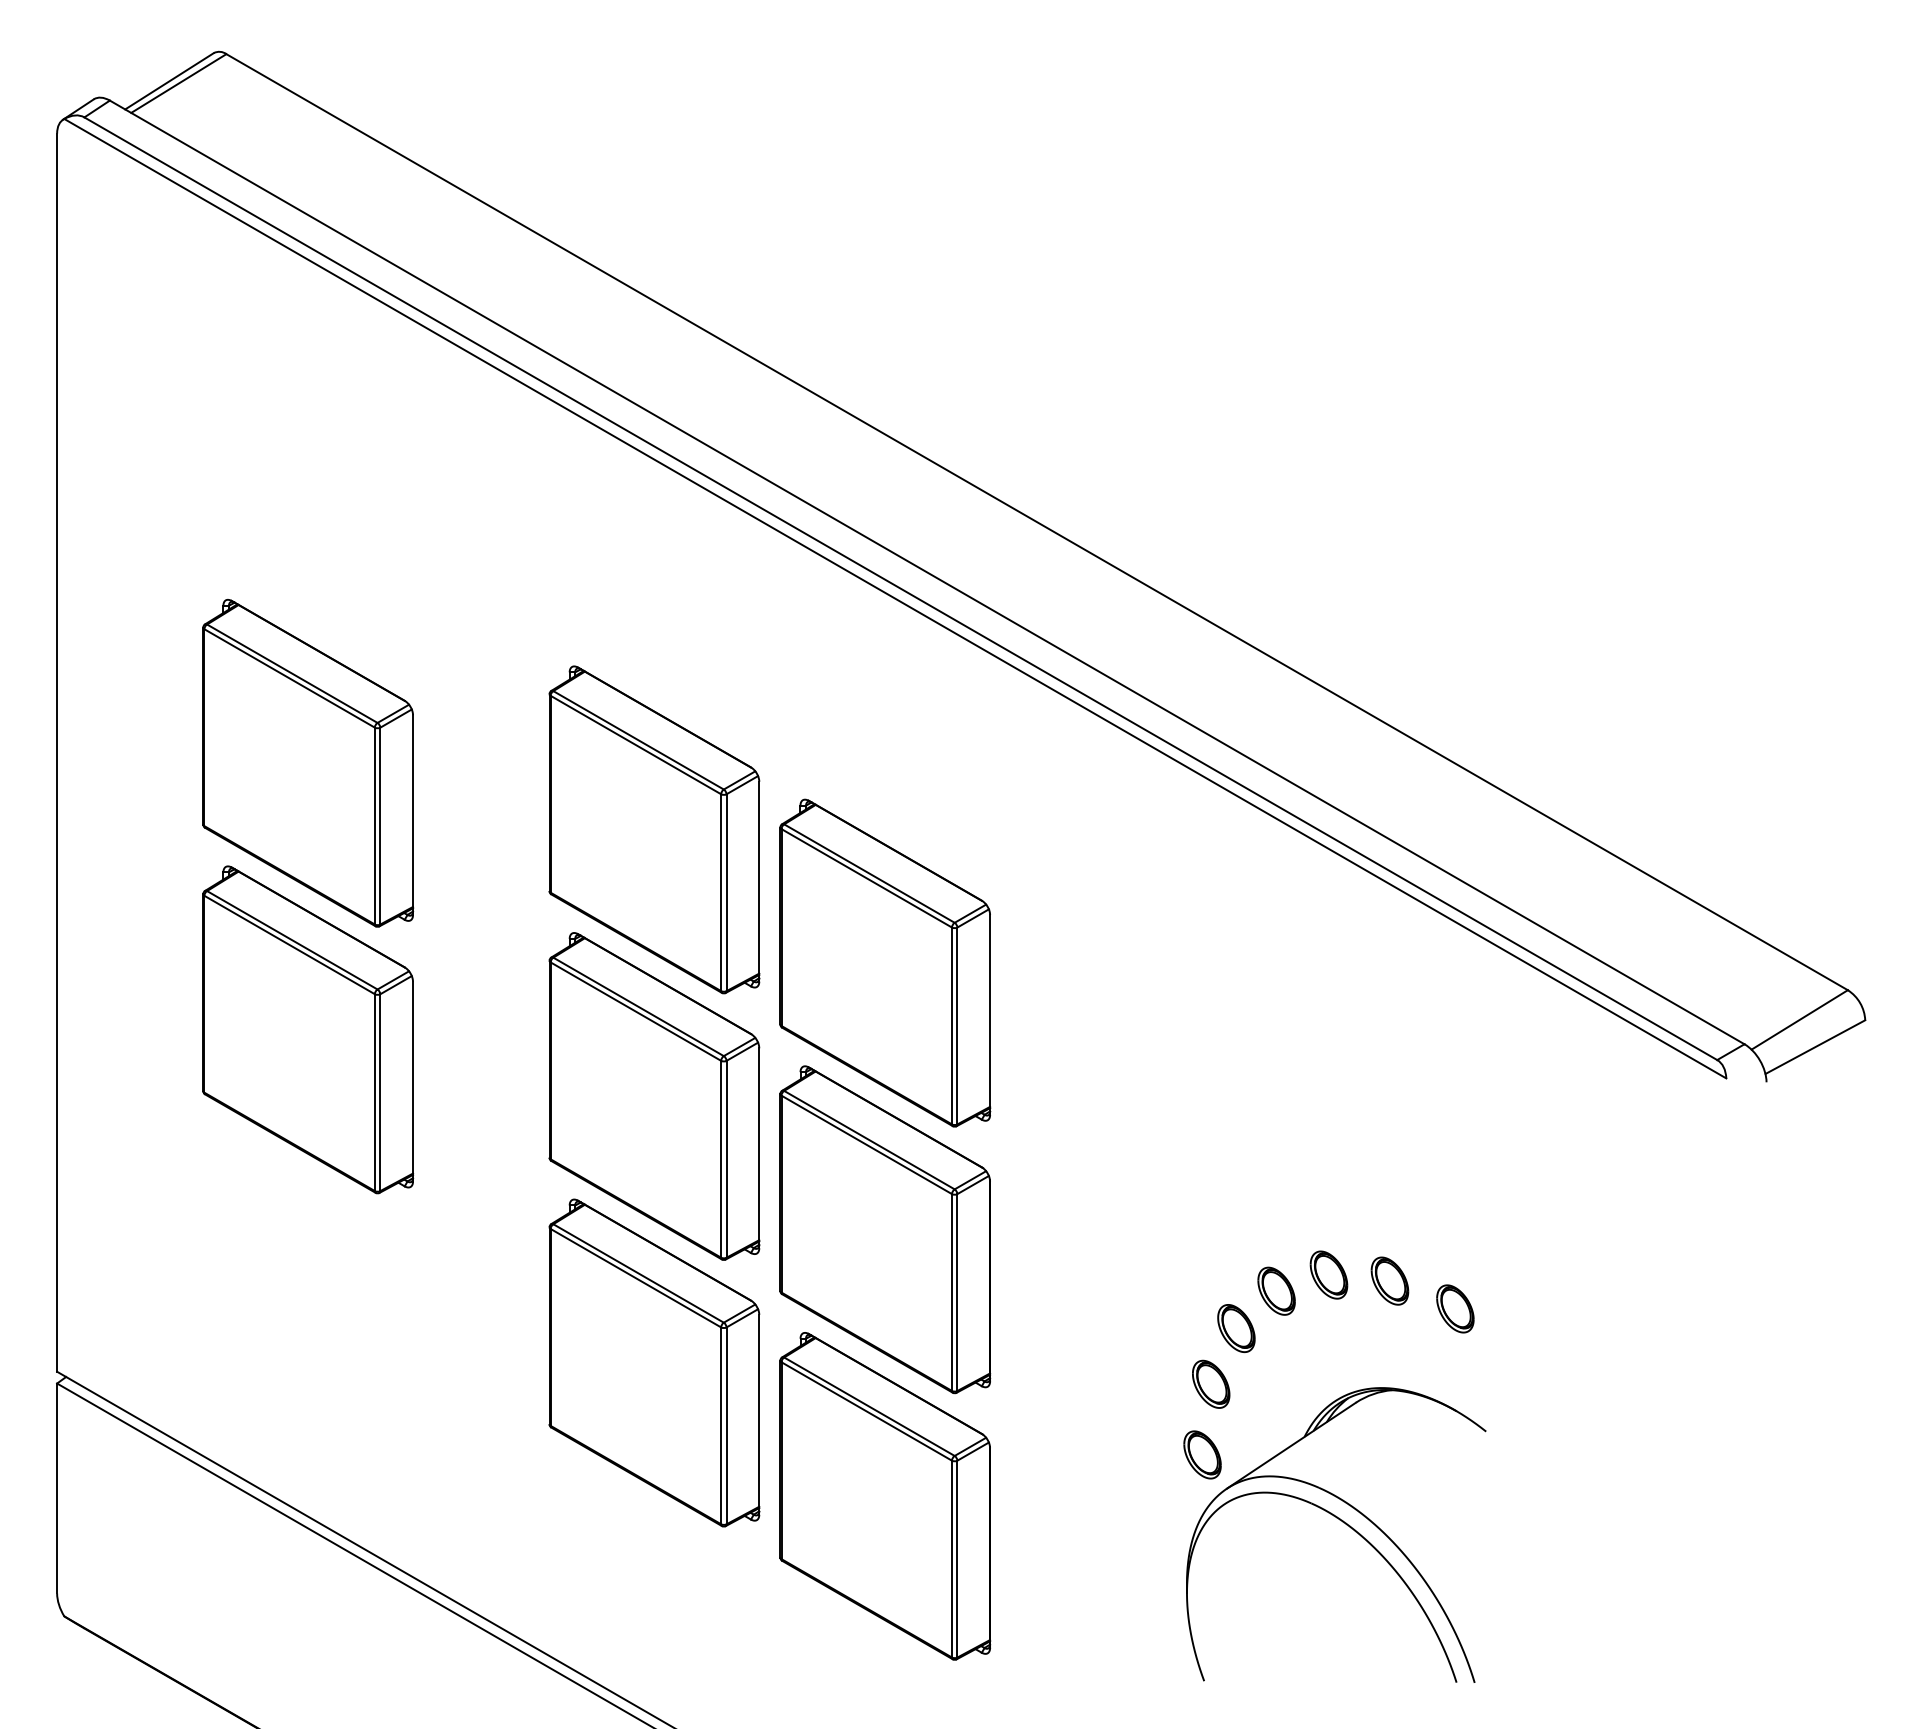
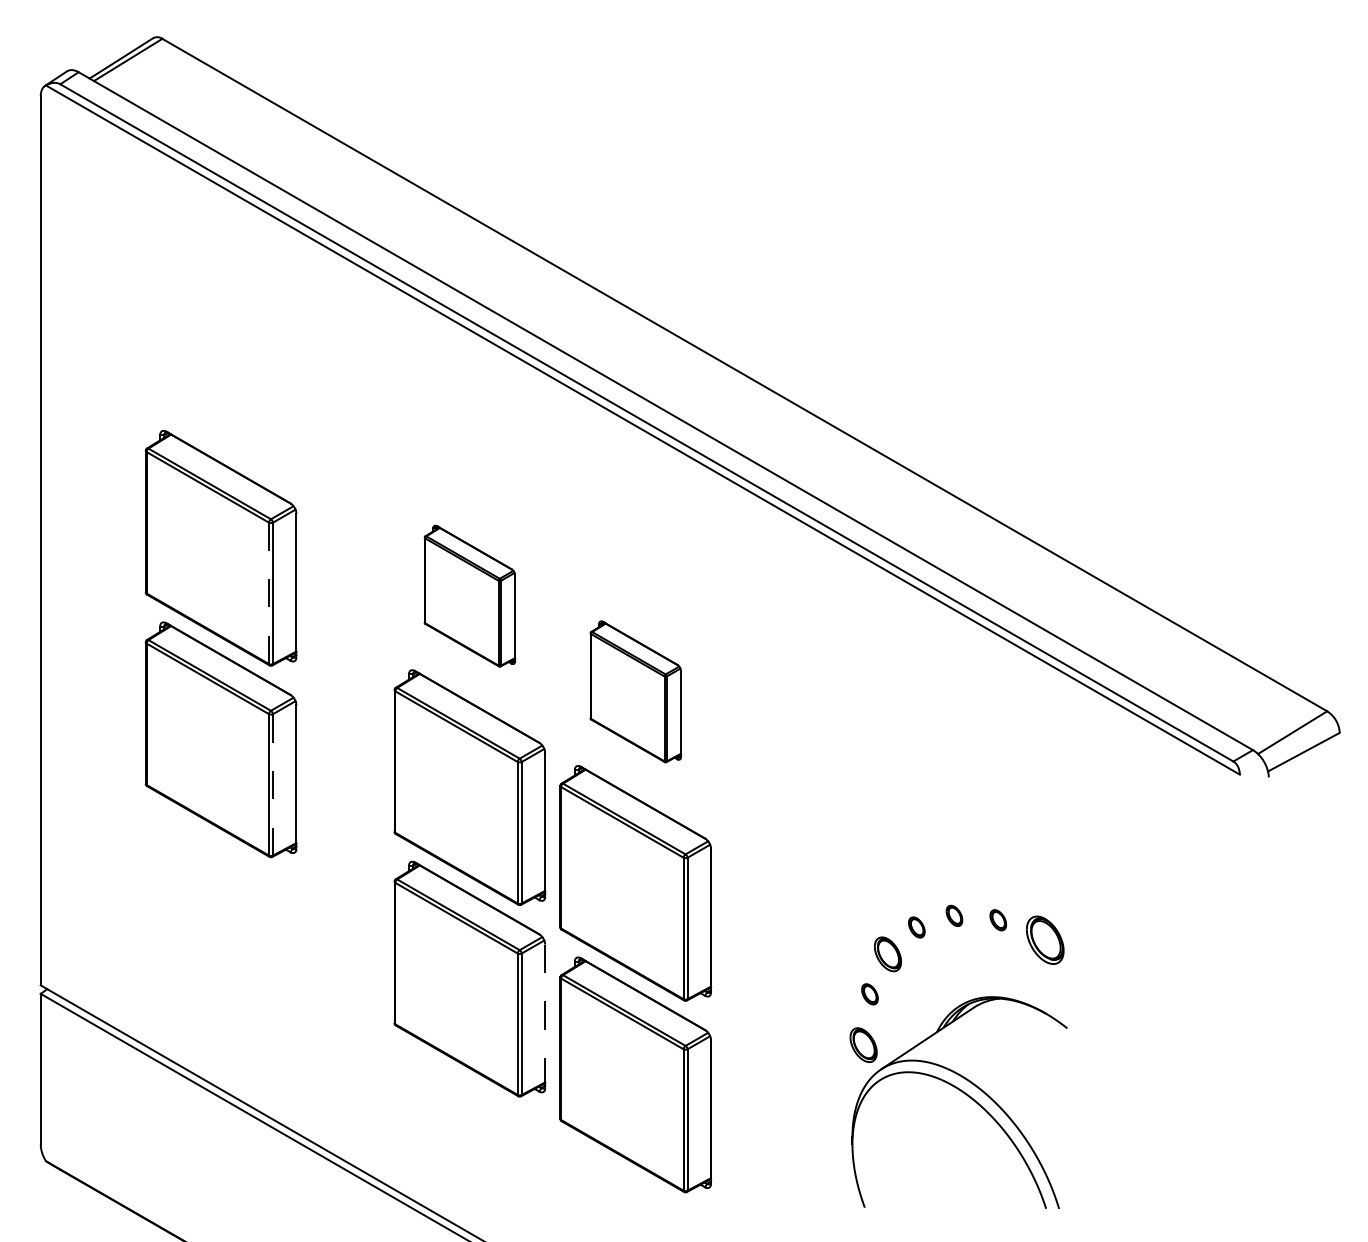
line: (374, 825) -> (268, 592), solid -> dashed
part: (654, 829) -> (469, 595), size x0.6
part: (885, 962) -> (635, 691), size x0.6
line: (380, 1093) -> (273, 785), solid -> dashed
part: (1328, 1274) -> (954, 915), size x0.6
part: (1389, 1280) -> (997, 919), size x0.6
part: (1276, 1290) -> (916, 927), size x0.6
part: (1455, 1308) -> (1045, 939), size x1.4
part: (1211, 1383) -> (870, 993), size x0.6
line: (759, 1414) -> (545, 1016), solid -> dashed

